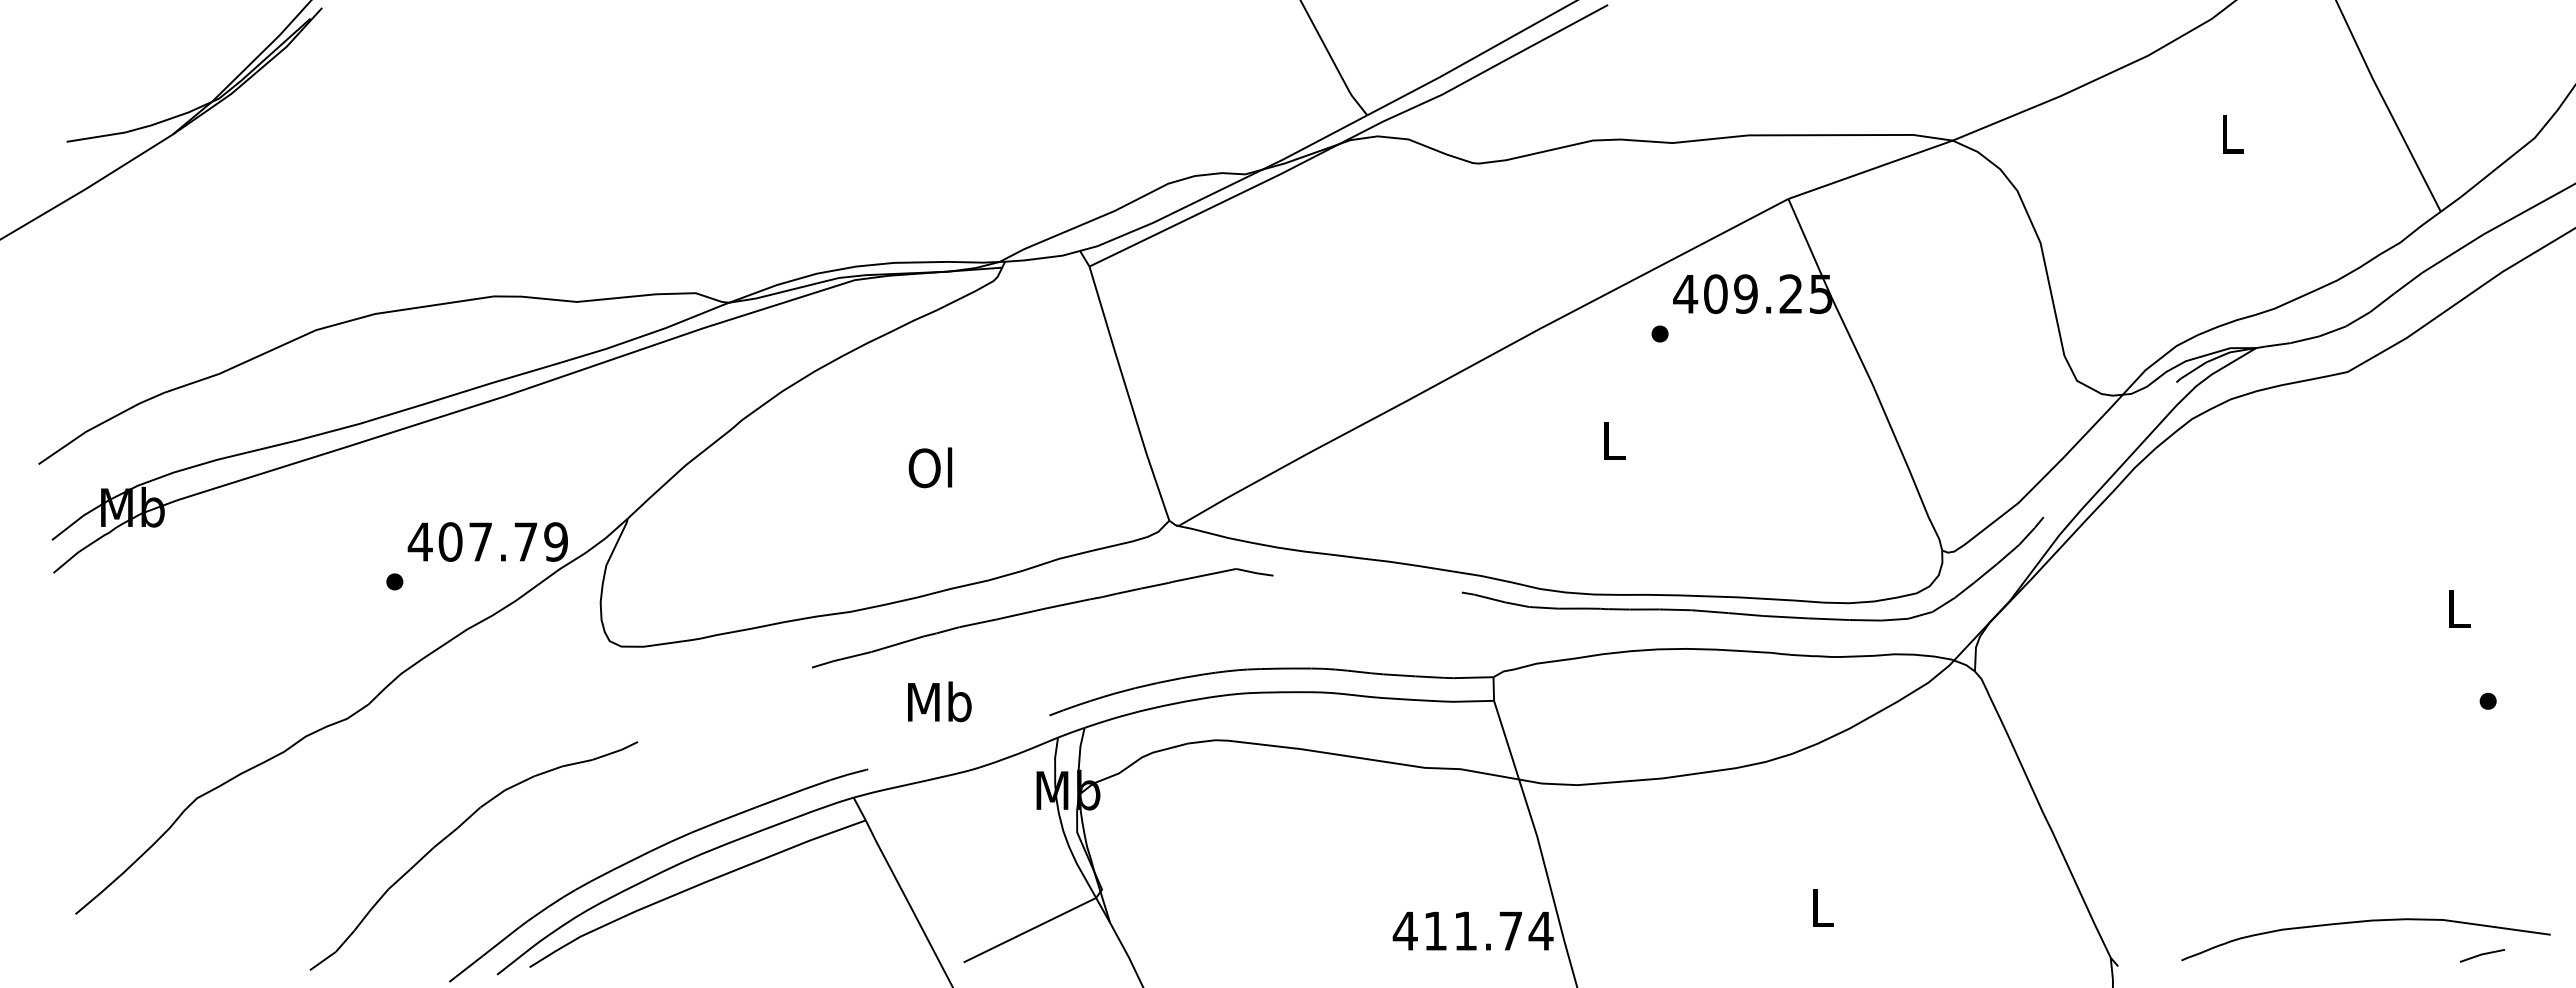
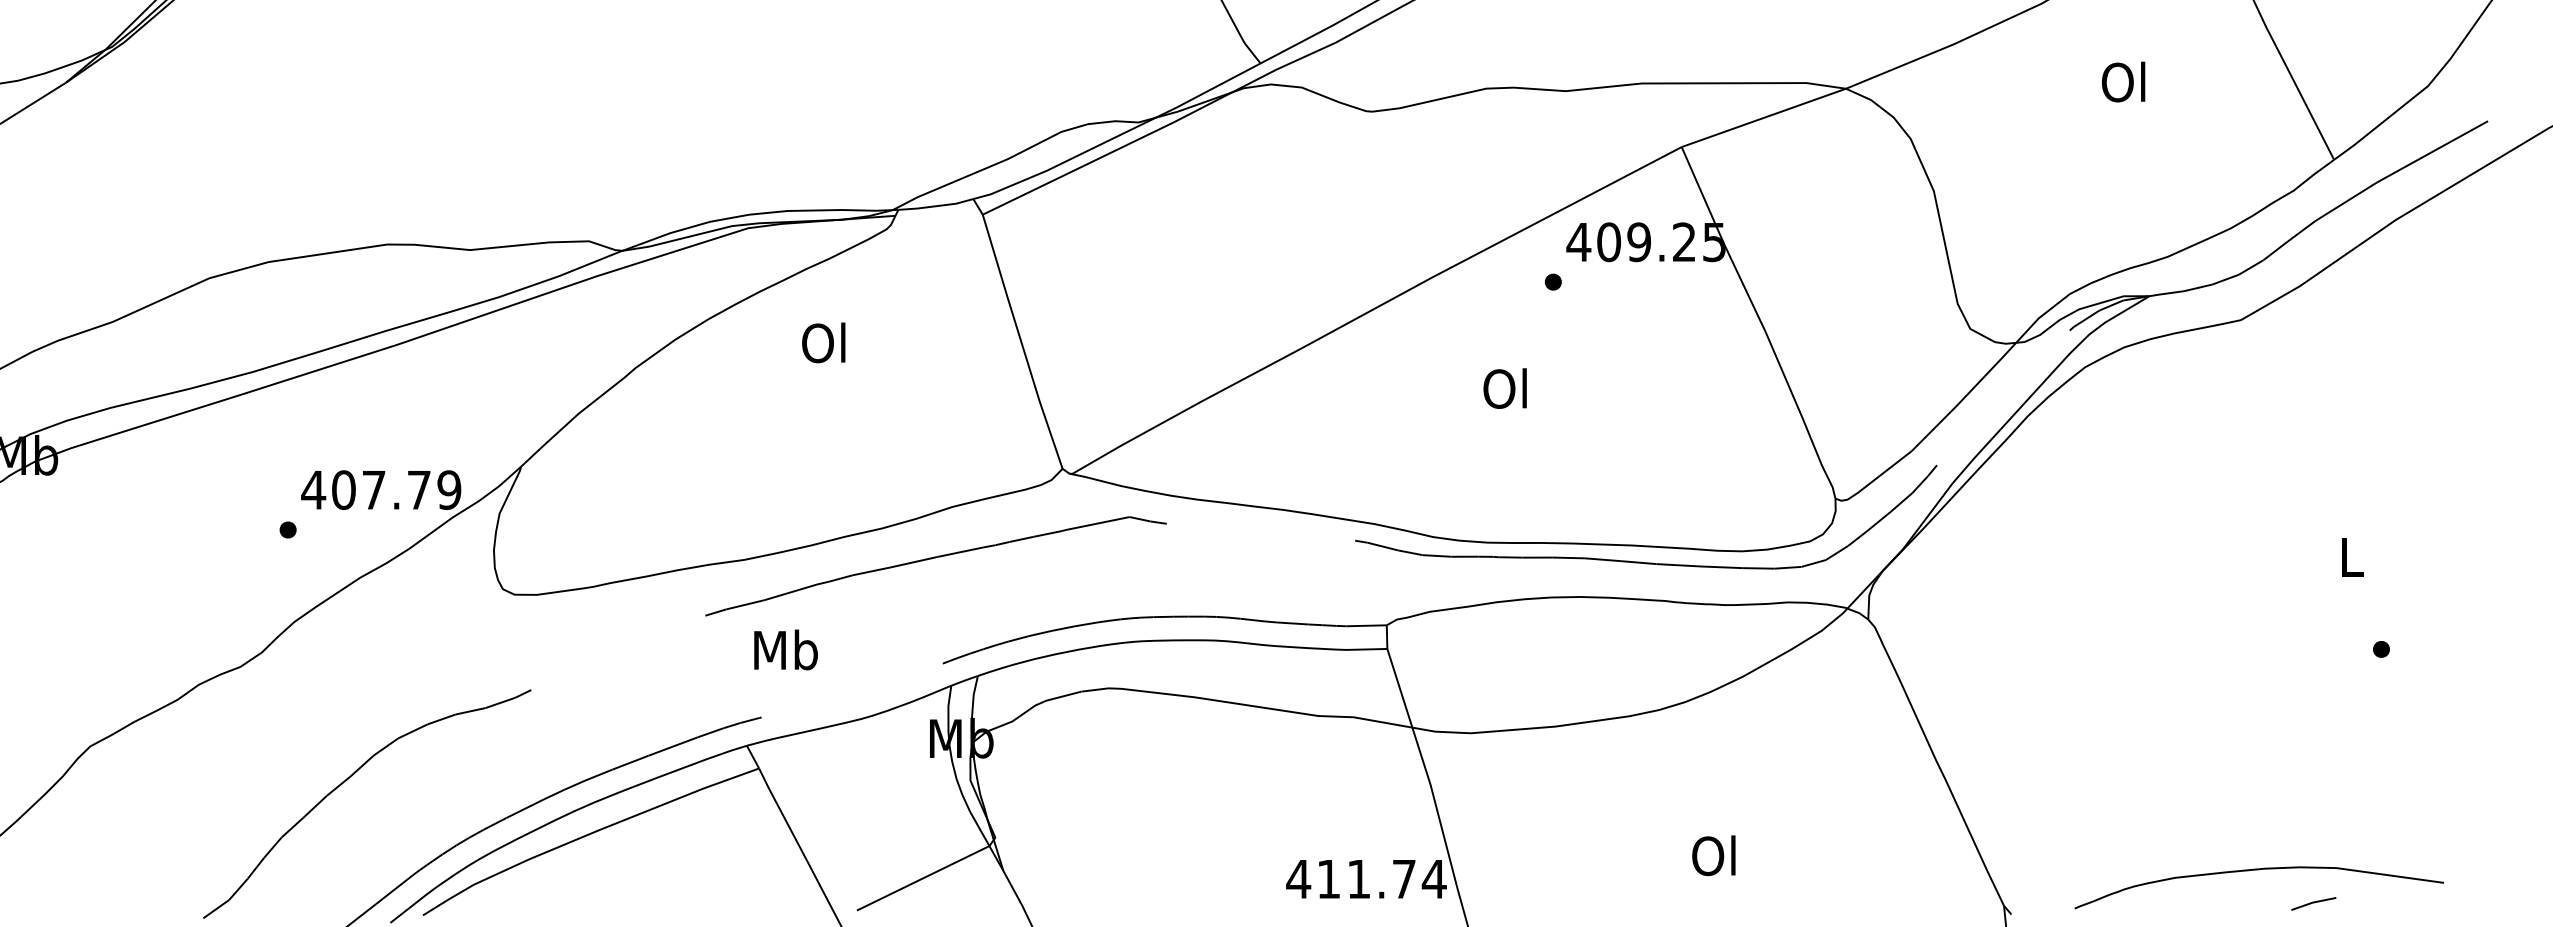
text: (2229, 133) -> (2122, 81), L -> Ol
text: (1611, 440) -> (1504, 388), L -> Ol
text: (930, 467) -> (823, 342), moved
text: (939, 701) -> (785, 649), moved
text: (1820, 907) -> (1713, 855), L -> Ol
line: (2482, 955) -> (2313, 903), moved

